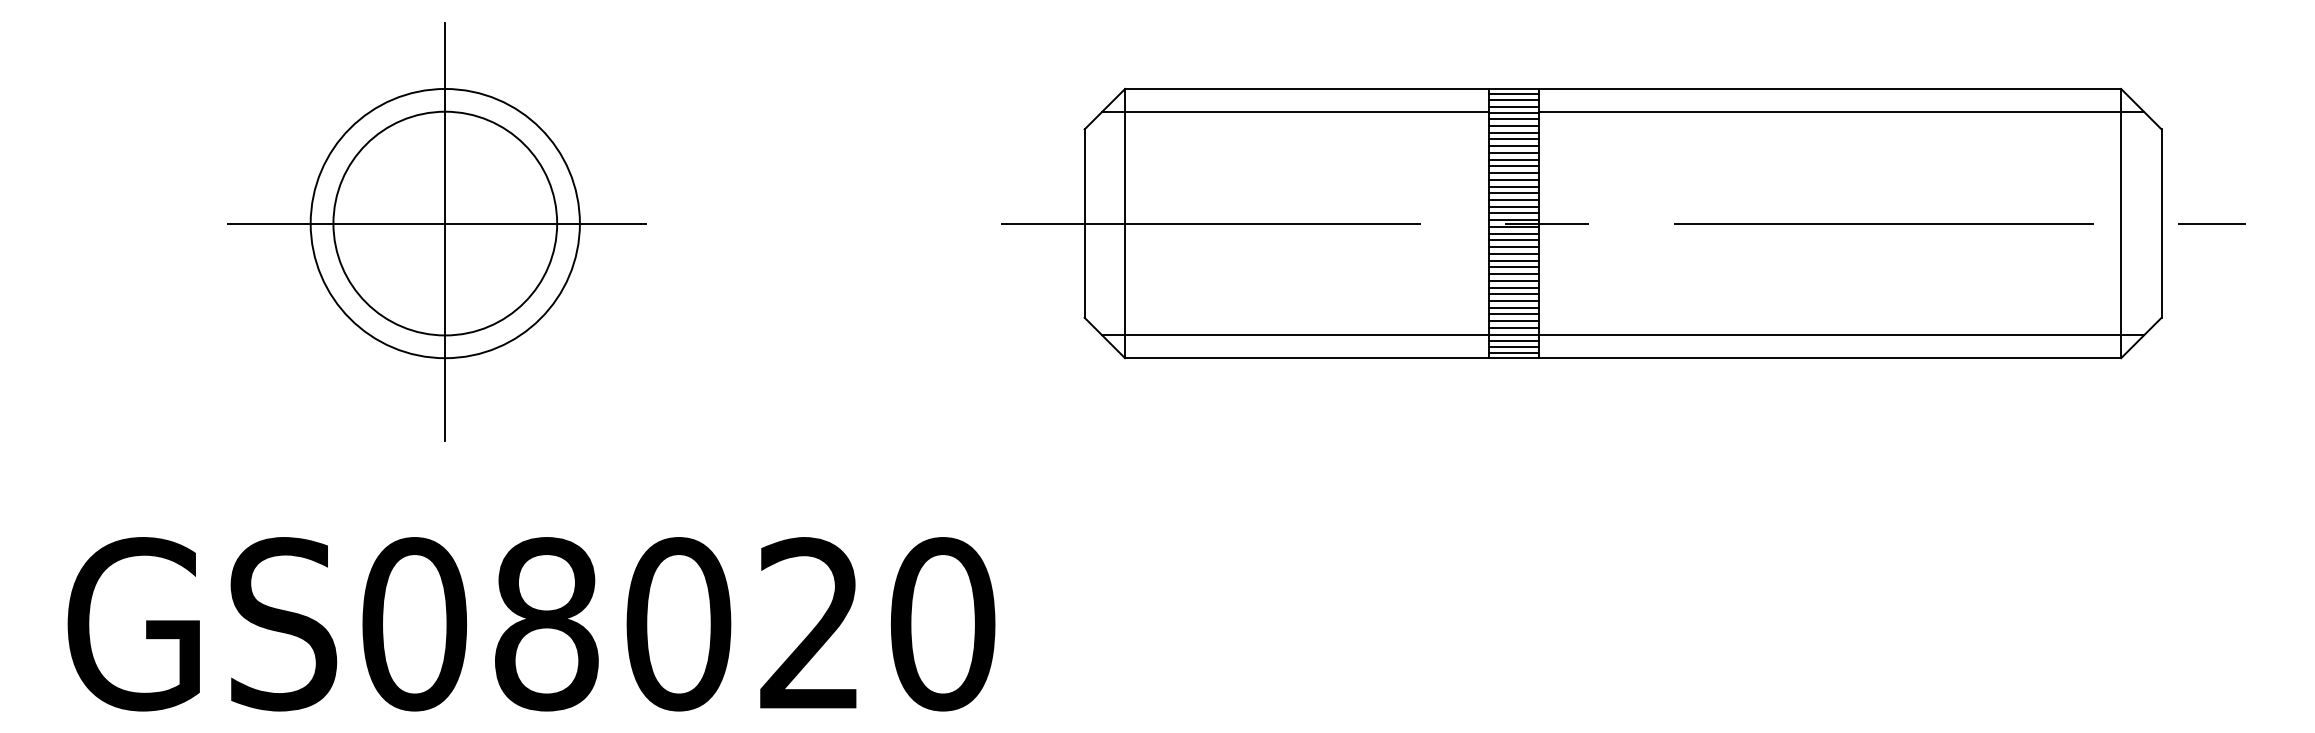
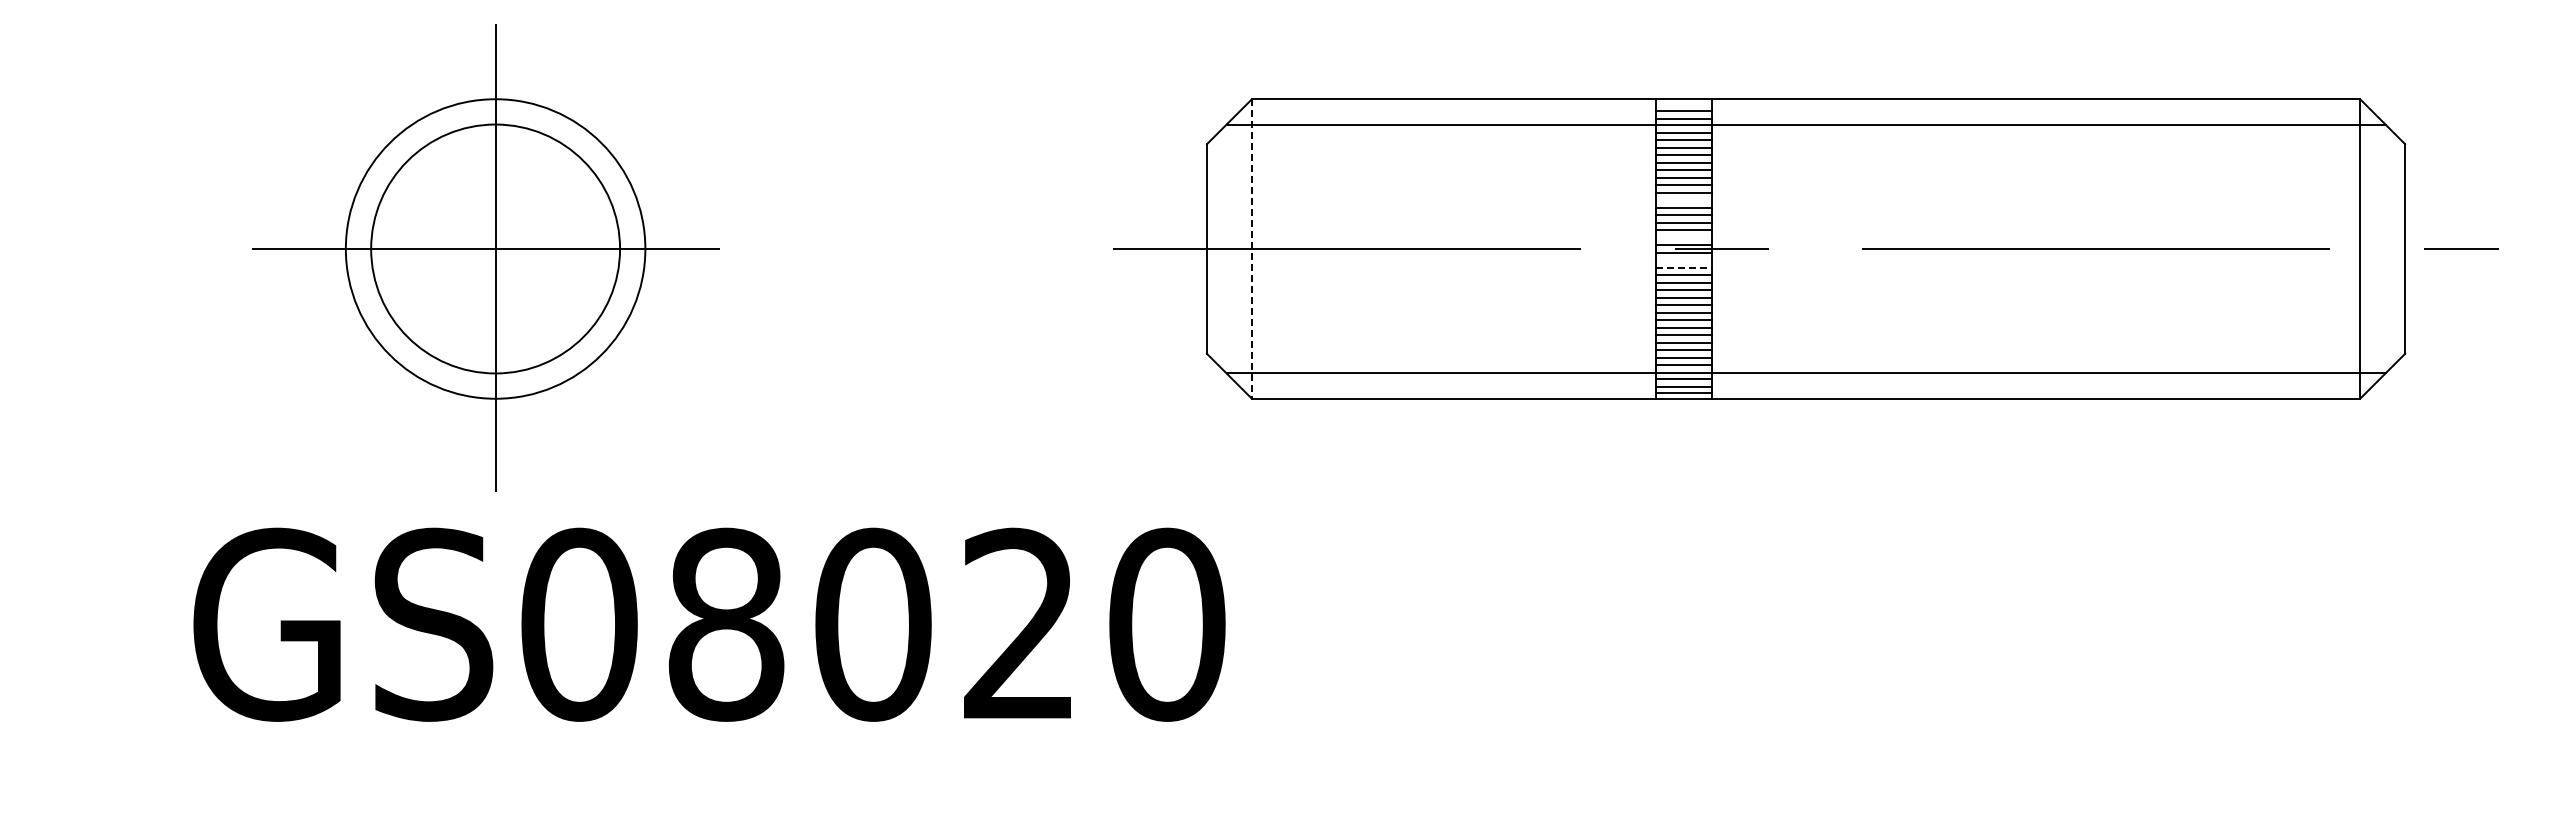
line: (1513, 93) -> (1684, 104), removed
line: (1513, 179) -> (1684, 200), removed
line: (1513, 213) -> (1684, 237), removed
line: (1124, 224) -> (1251, 249), solid -> dashed
line: (1513, 233) -> (1684, 260), removed
line: (1513, 240) -> (1684, 267), solid -> dashed
text: (531, 624) -> (709, 624), moved

